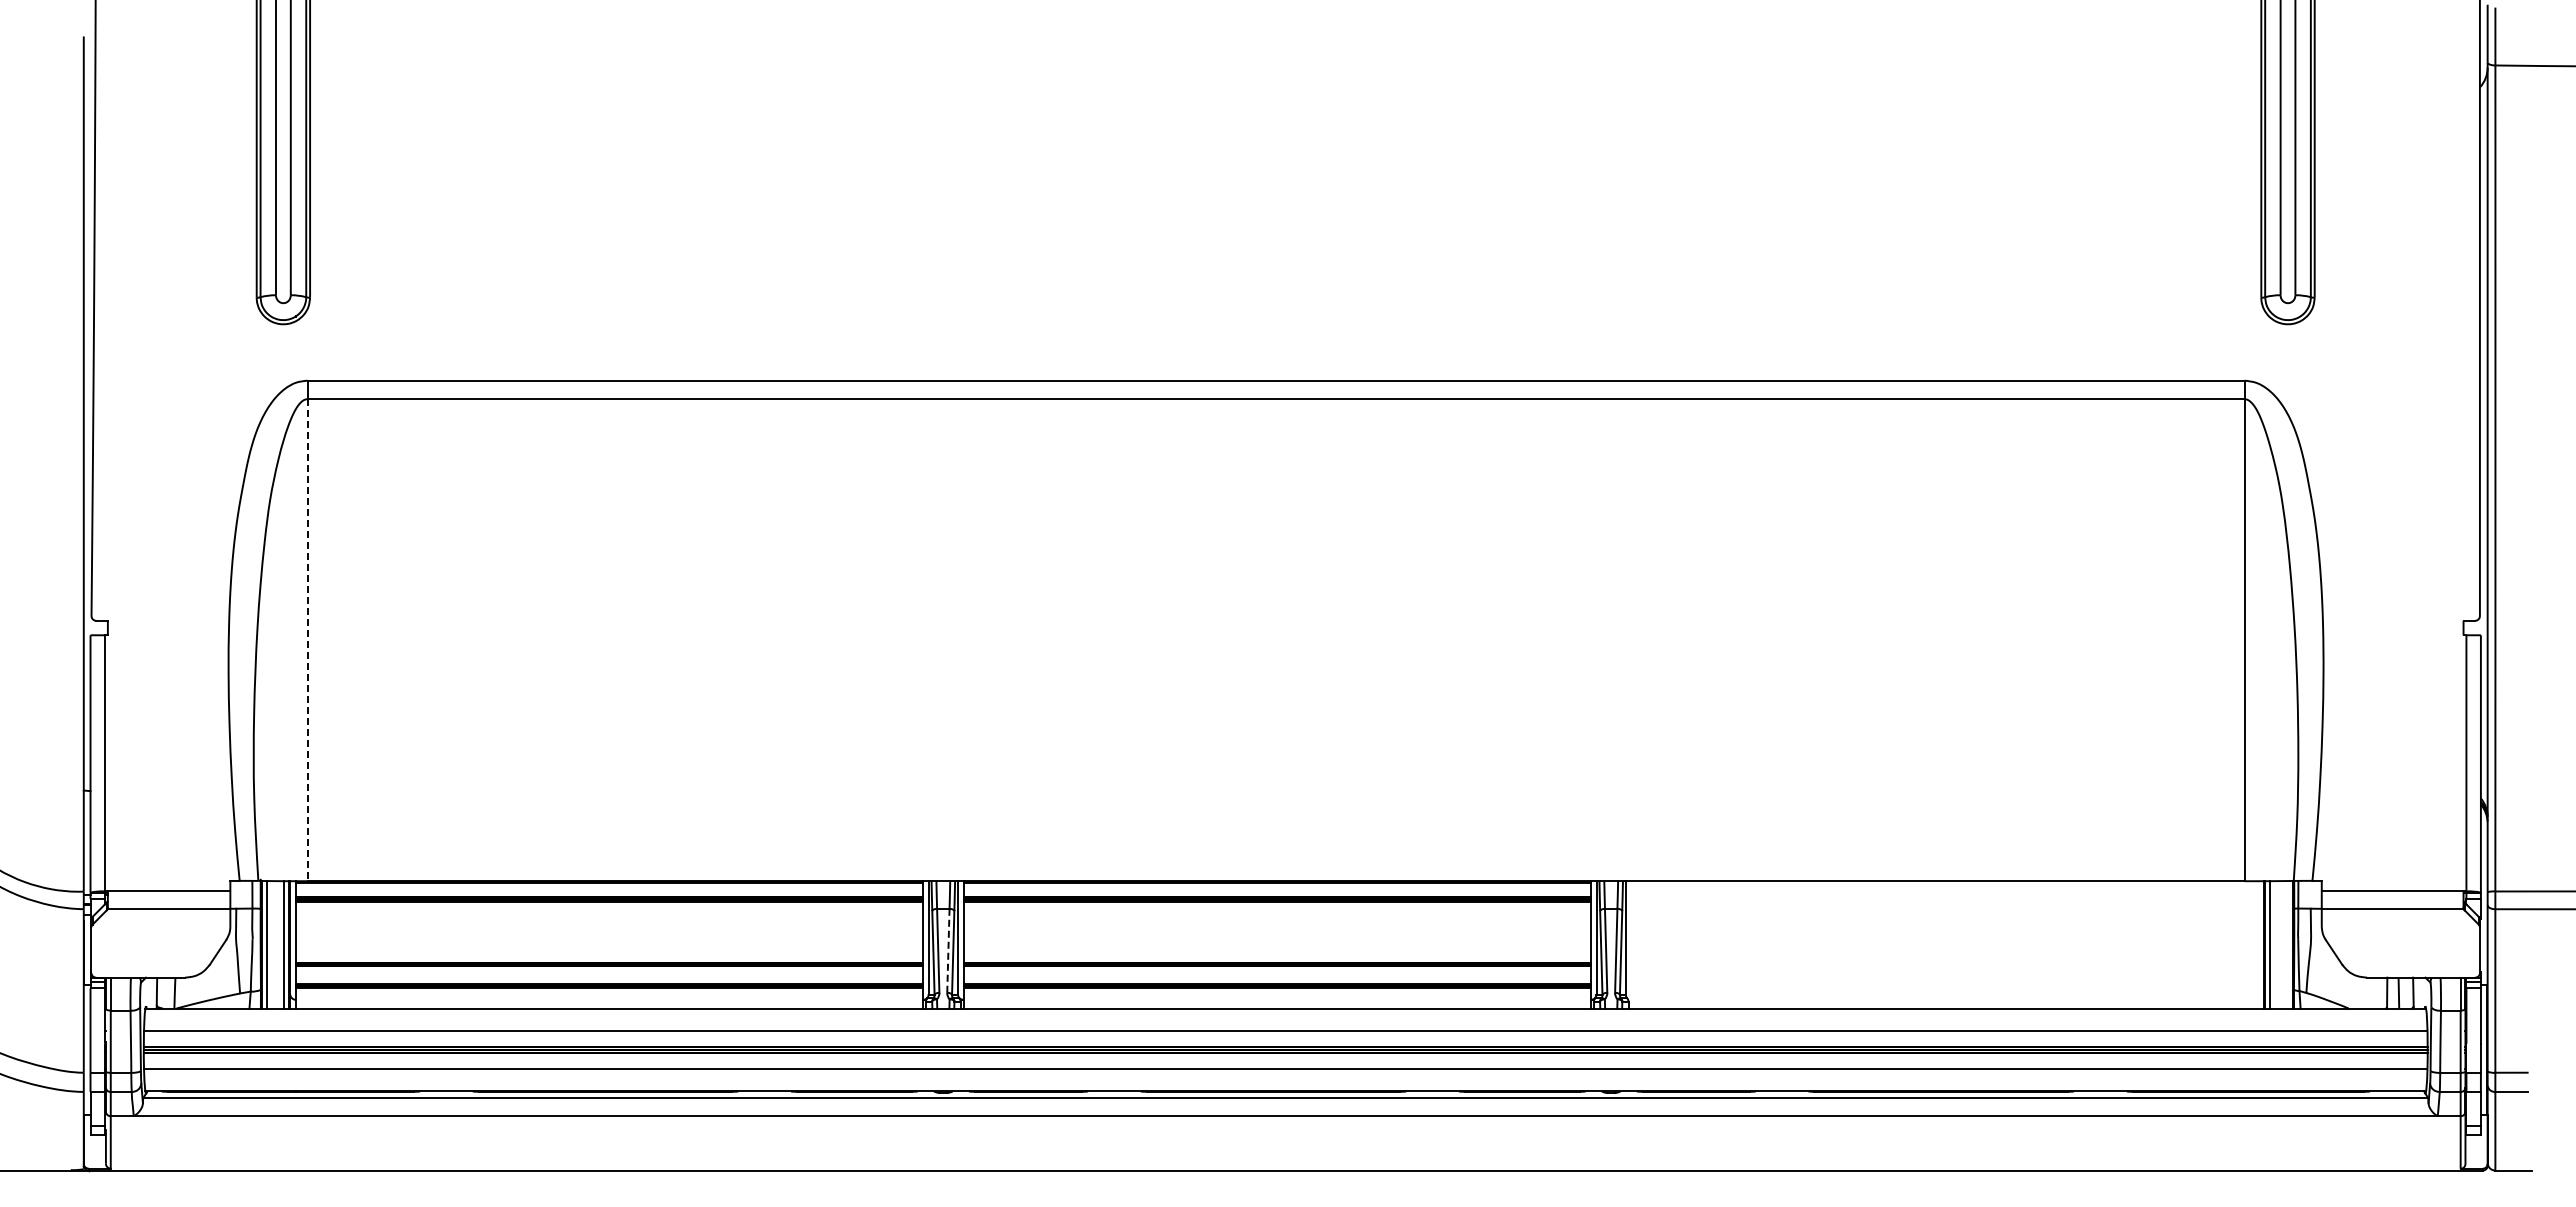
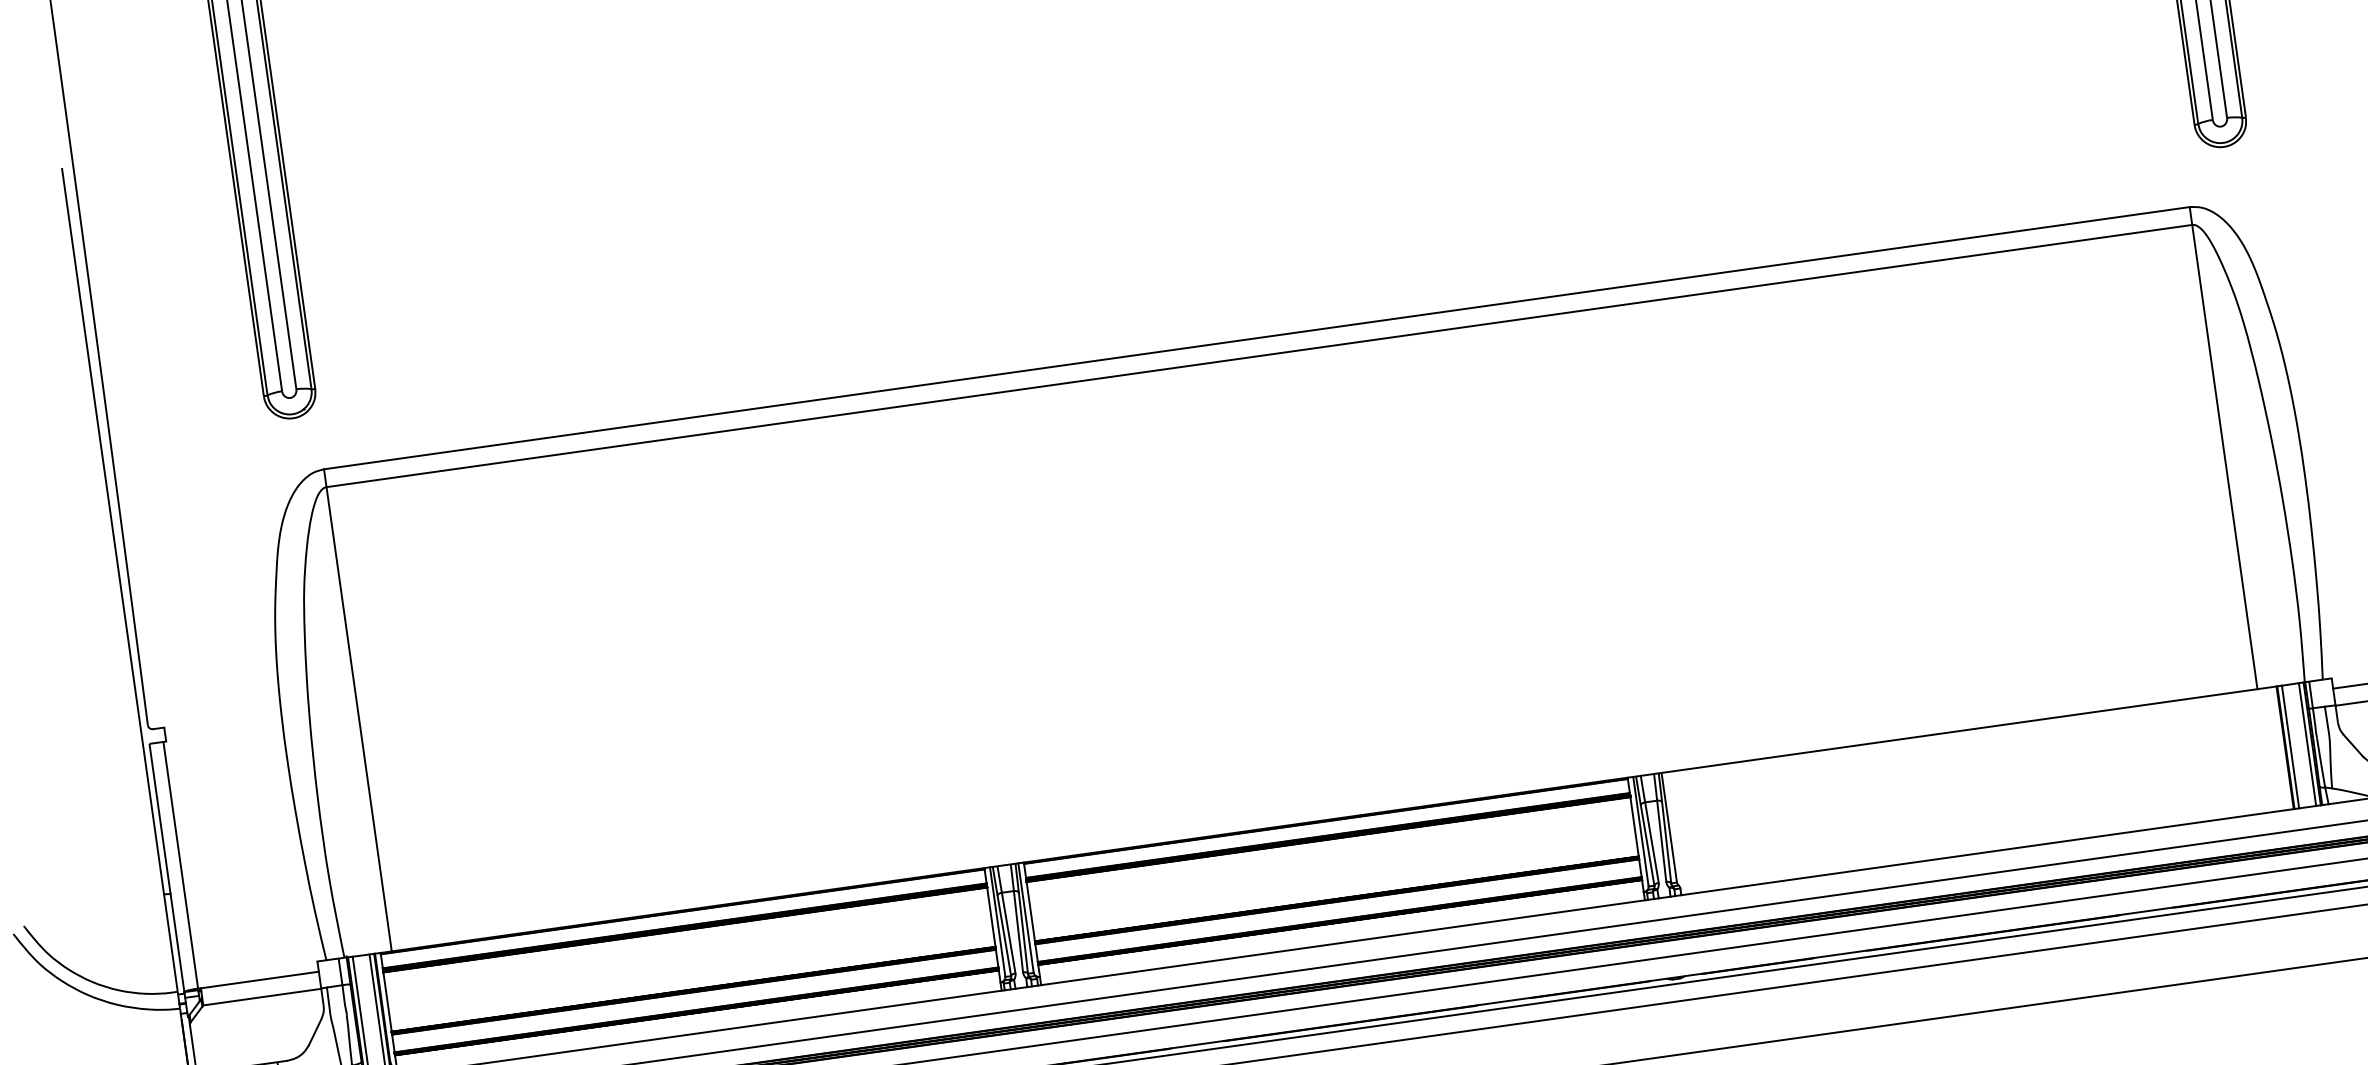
line: (307, 640) -> (359, 719), dashed -> solid
line: (2287, 944) -> (2307, 744), added
line: (948, 950) -> (1018, 931), dashed -> solid

